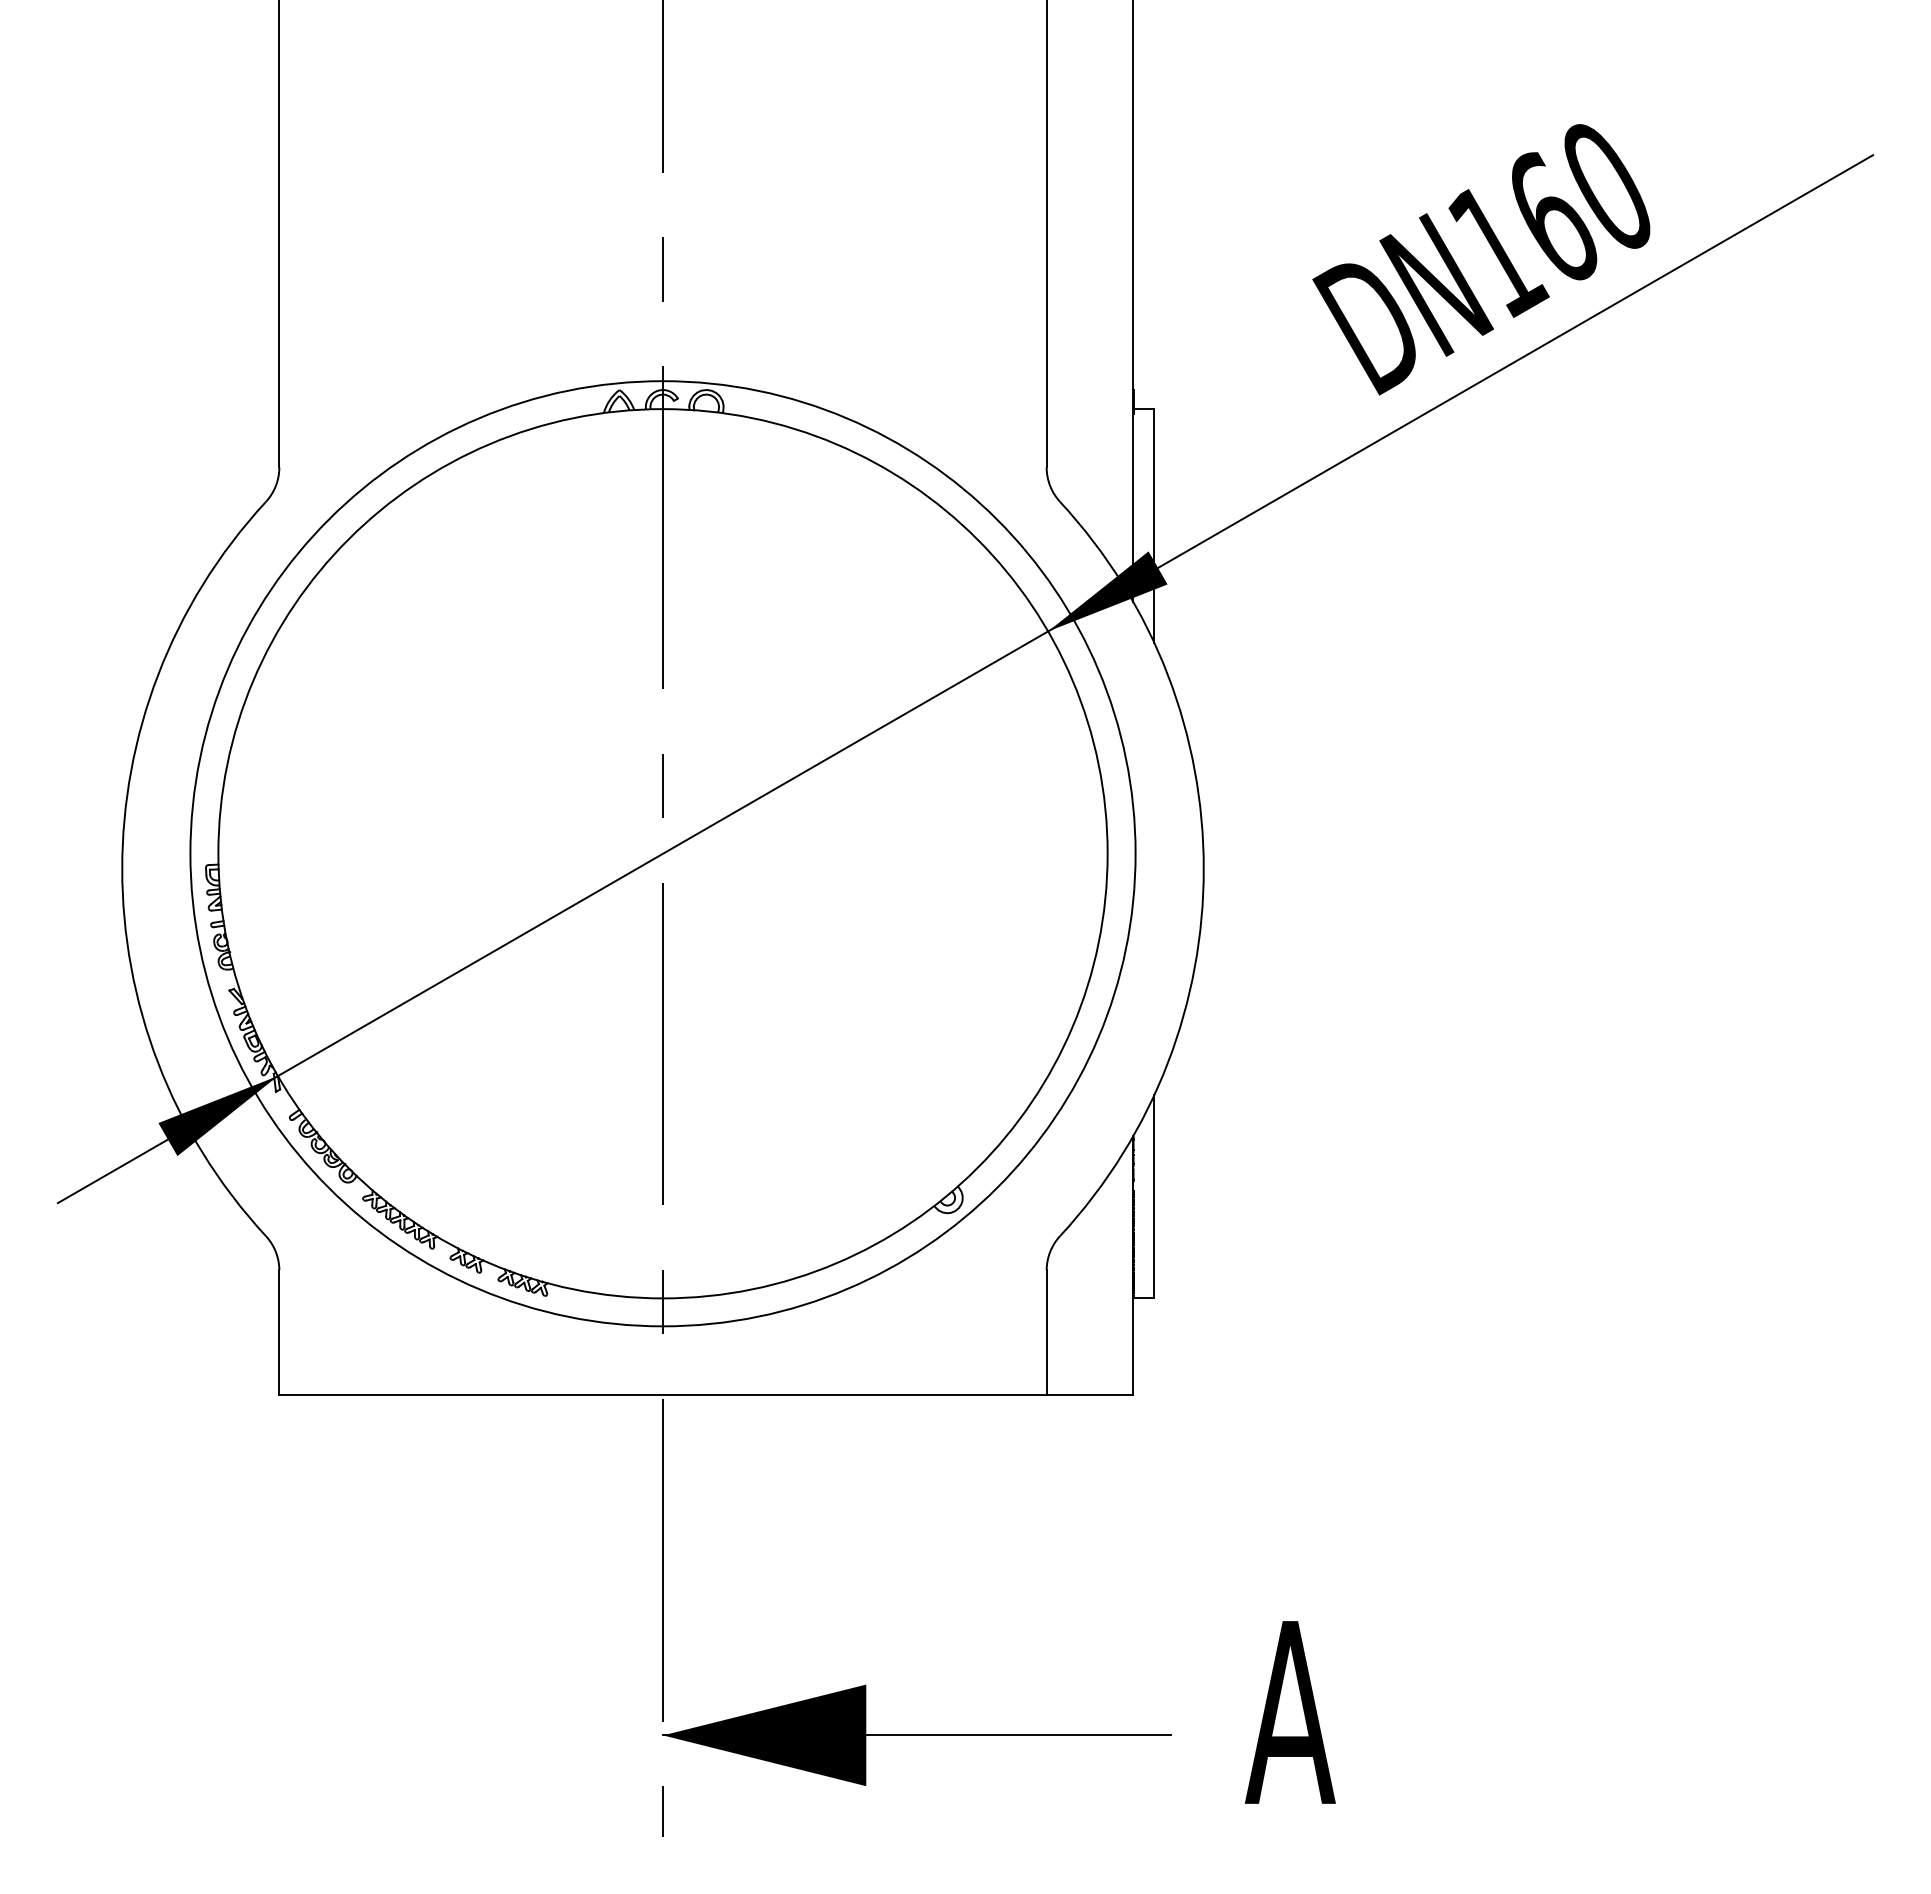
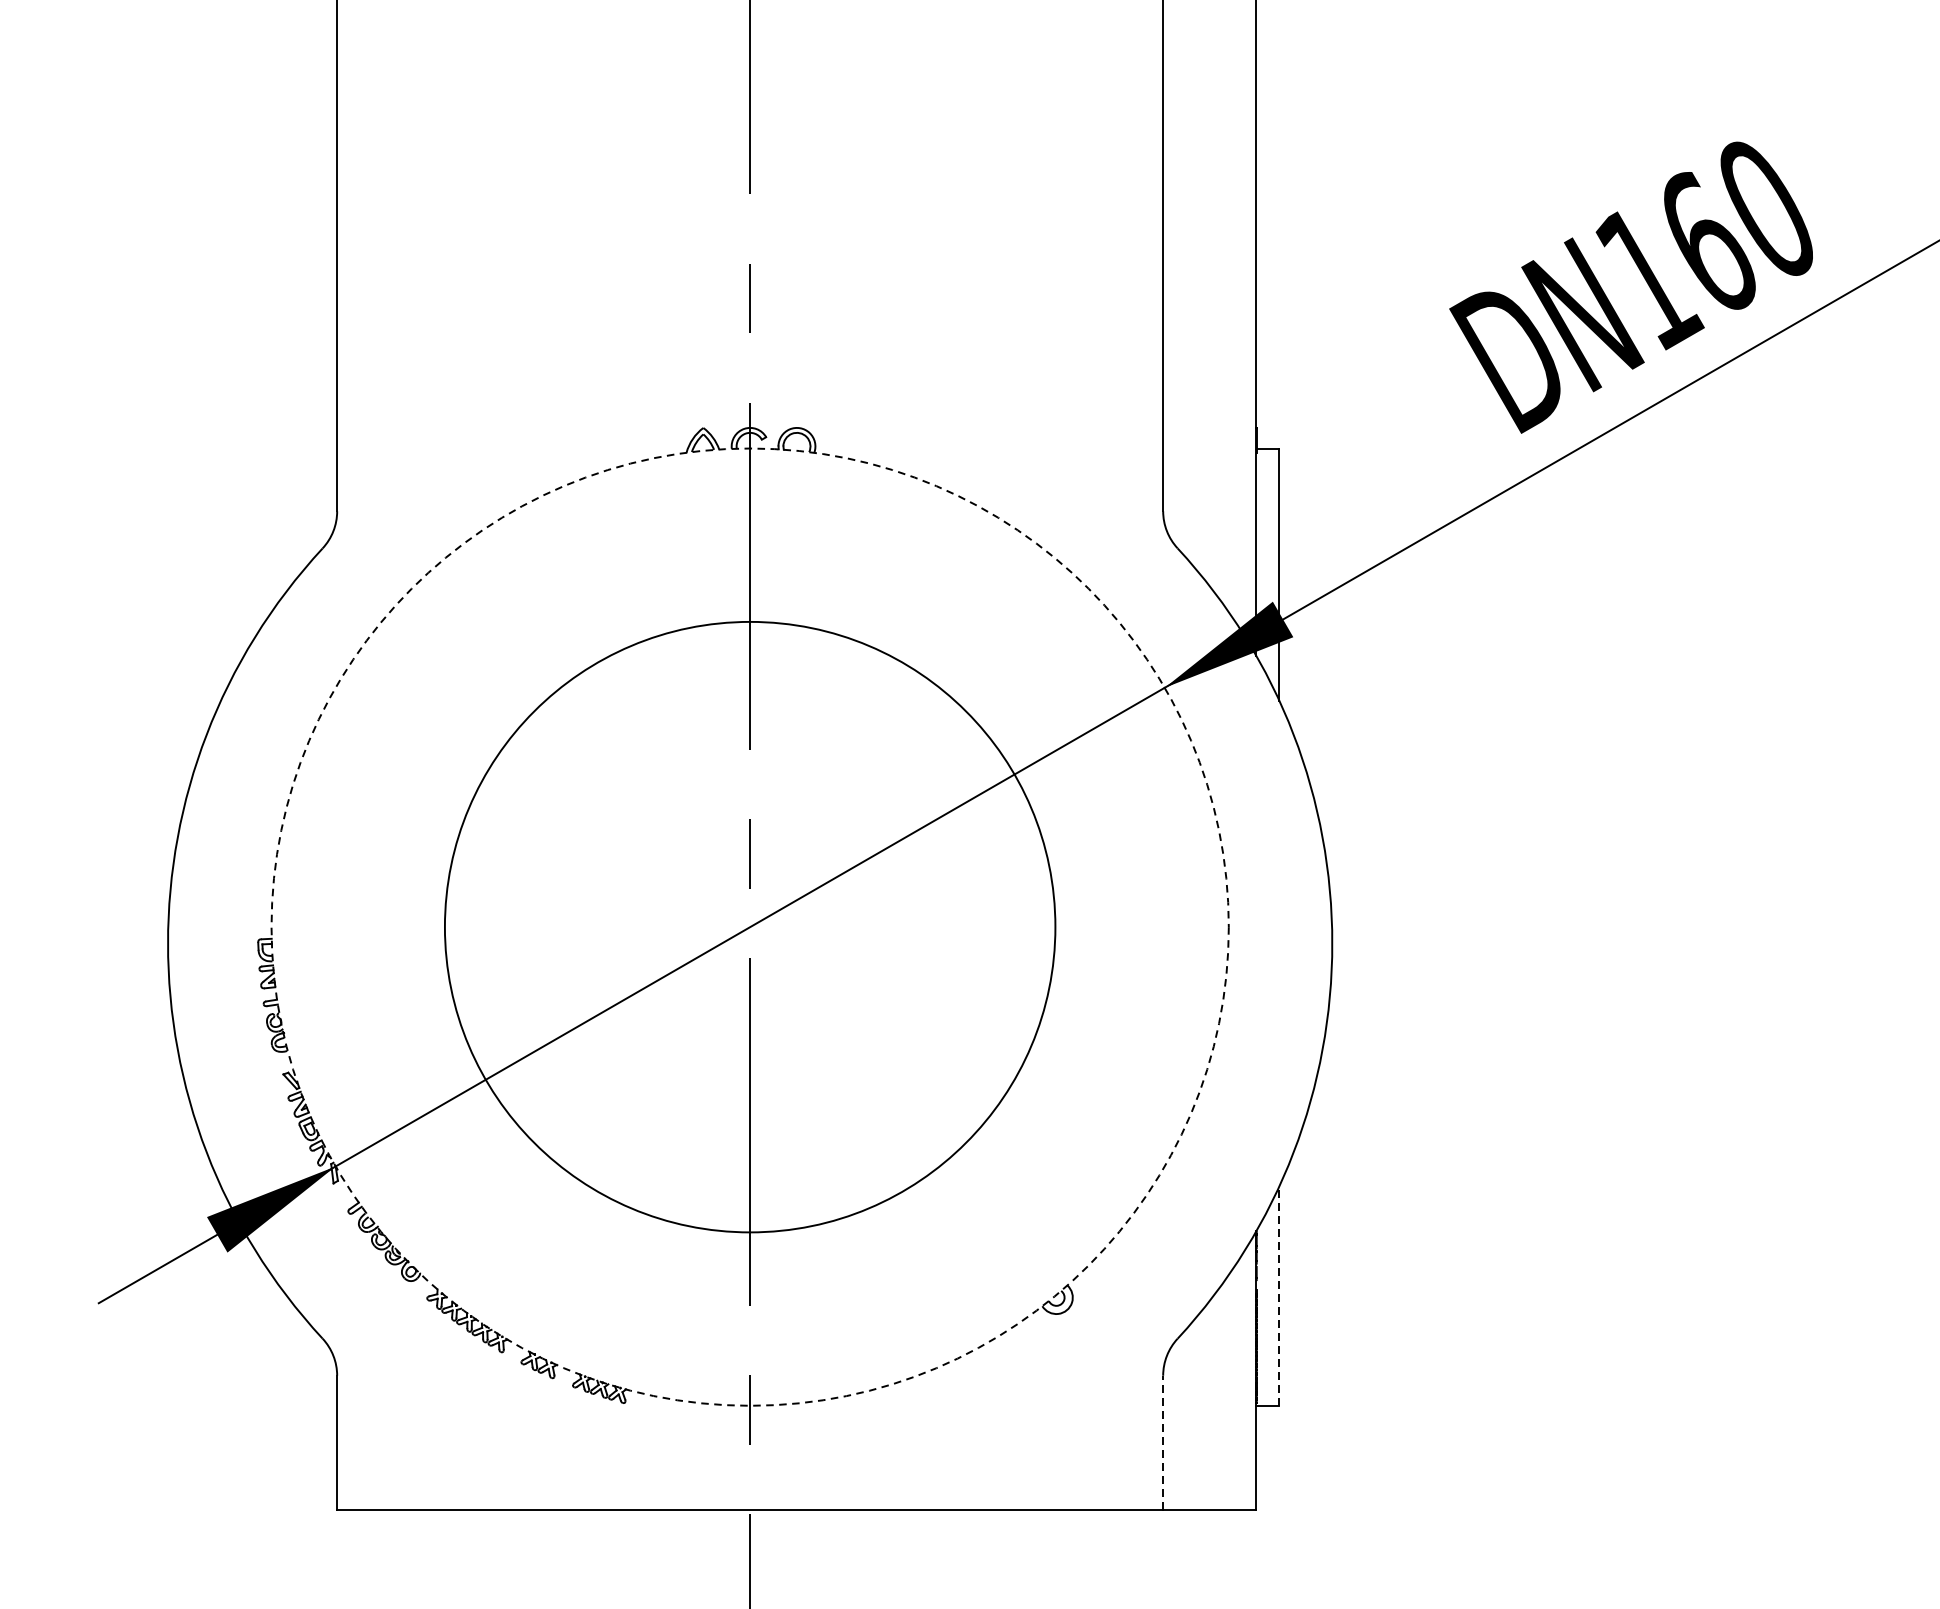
circle: (662, 853) -> (749, 926), size x0.6
circle: (662, 853) -> (749, 926), solid -> dashed
line: (1154, 1196) -> (1279, 1296), solid -> dashed
line: (1046, 1332) -> (1162, 1442), solid -> dashed

